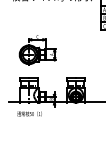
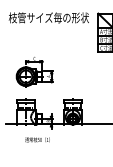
text: (29, 113) -> (37, 139), moved

